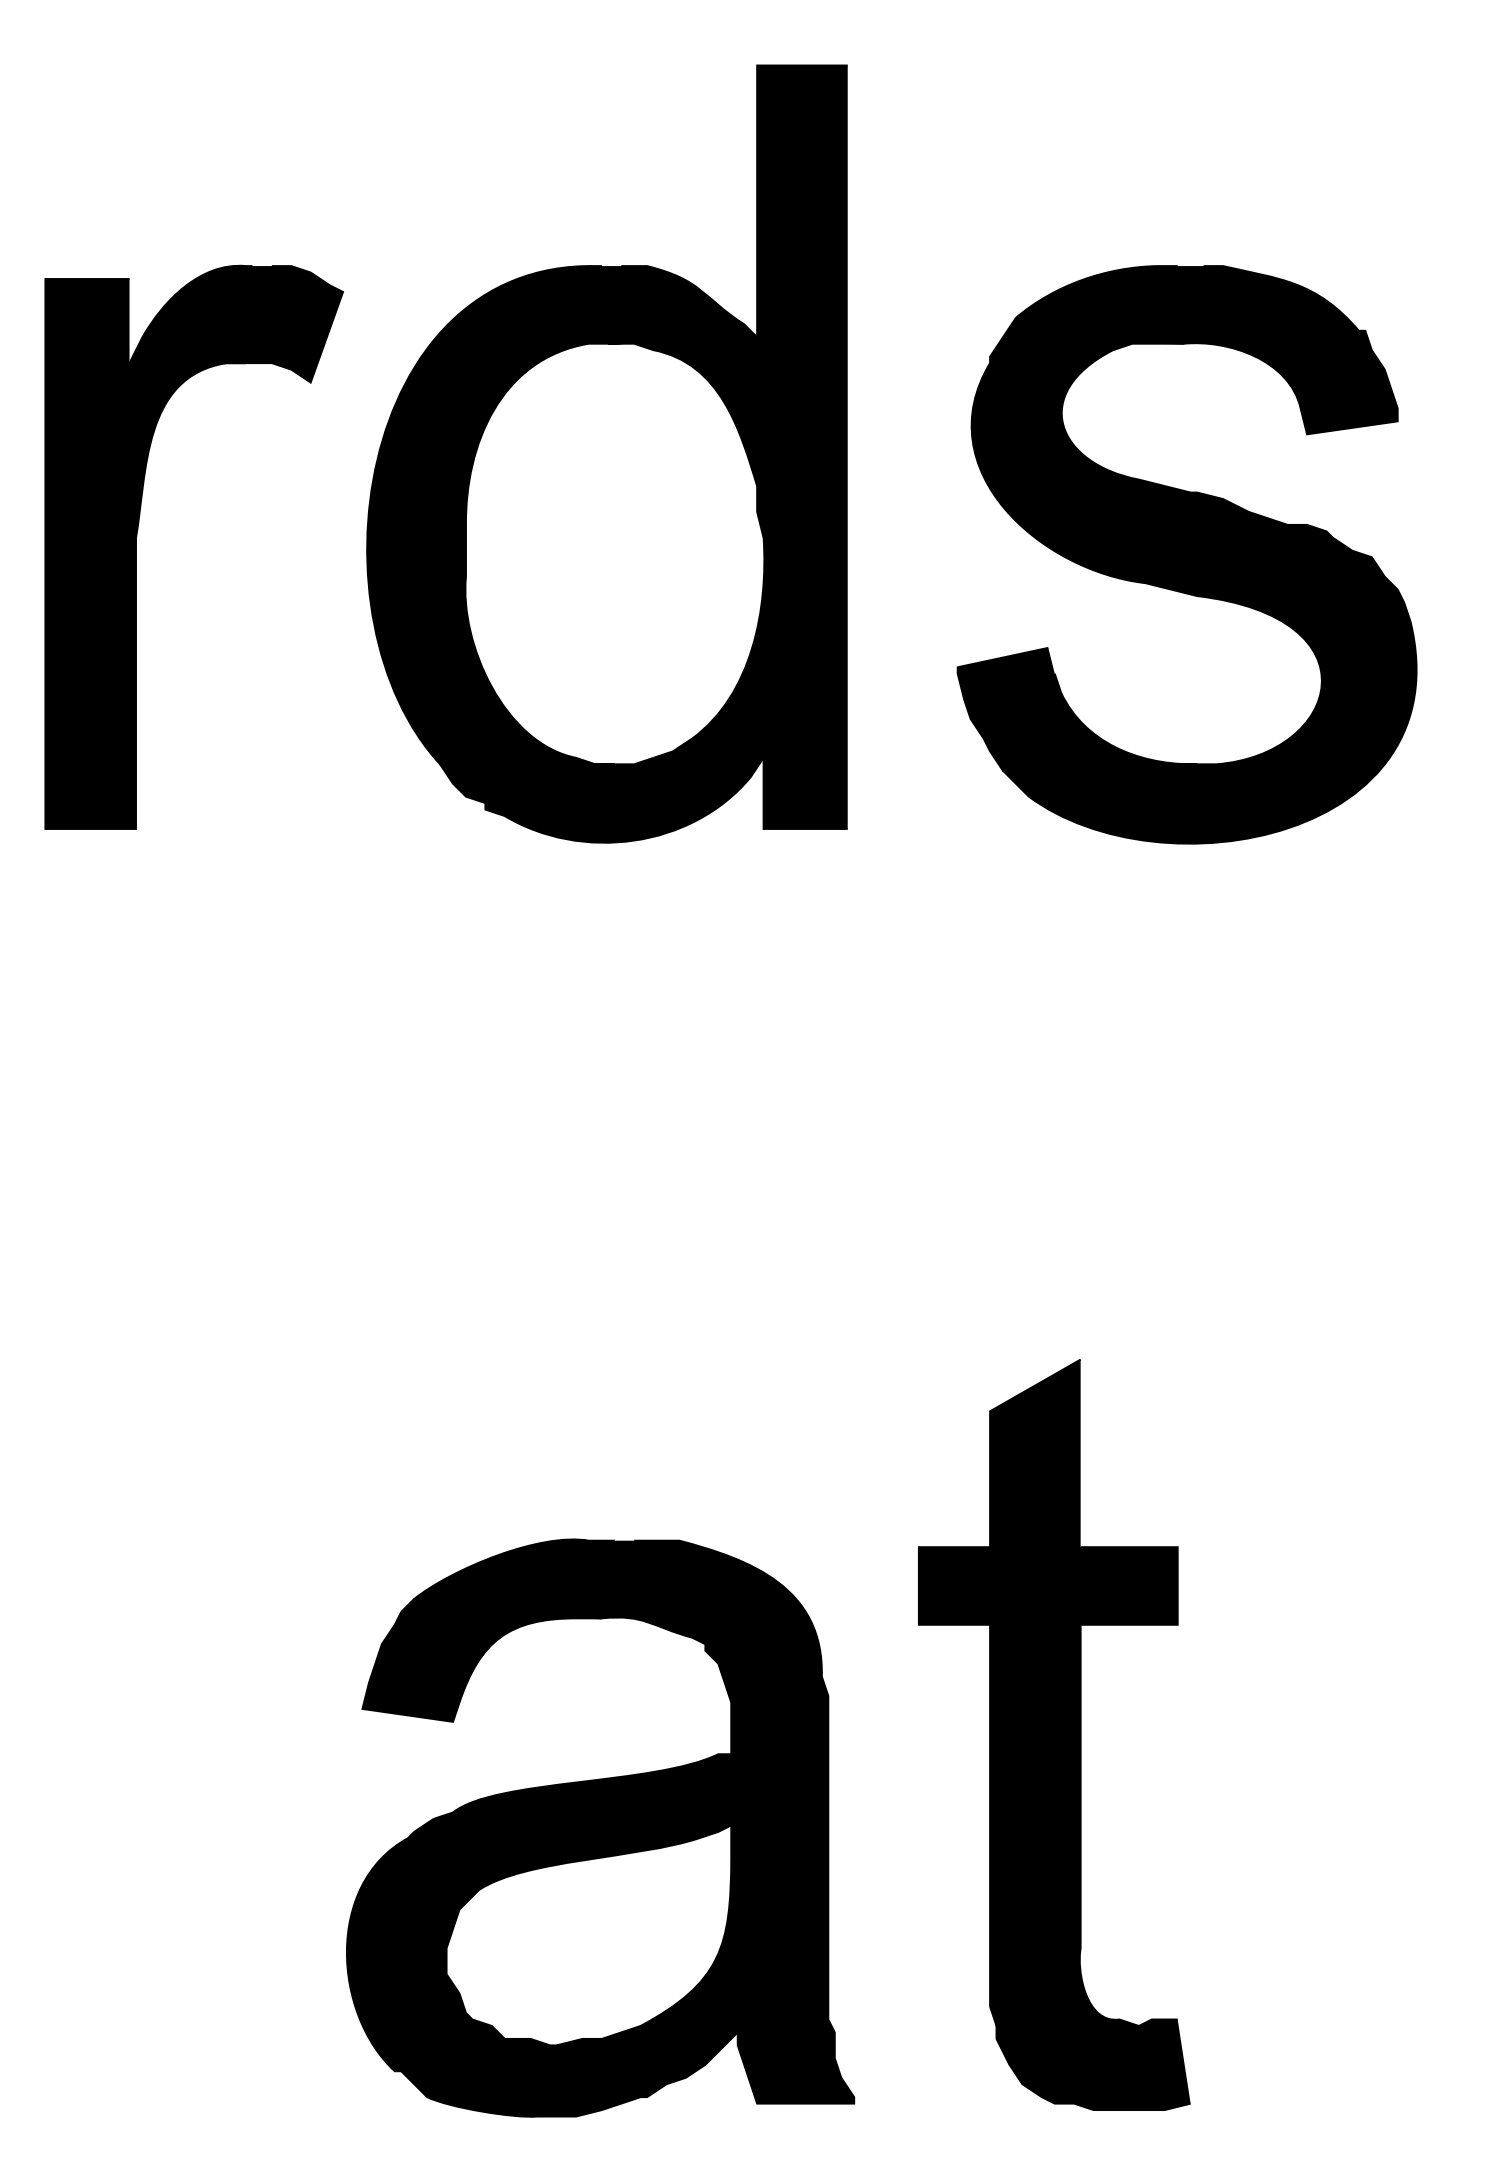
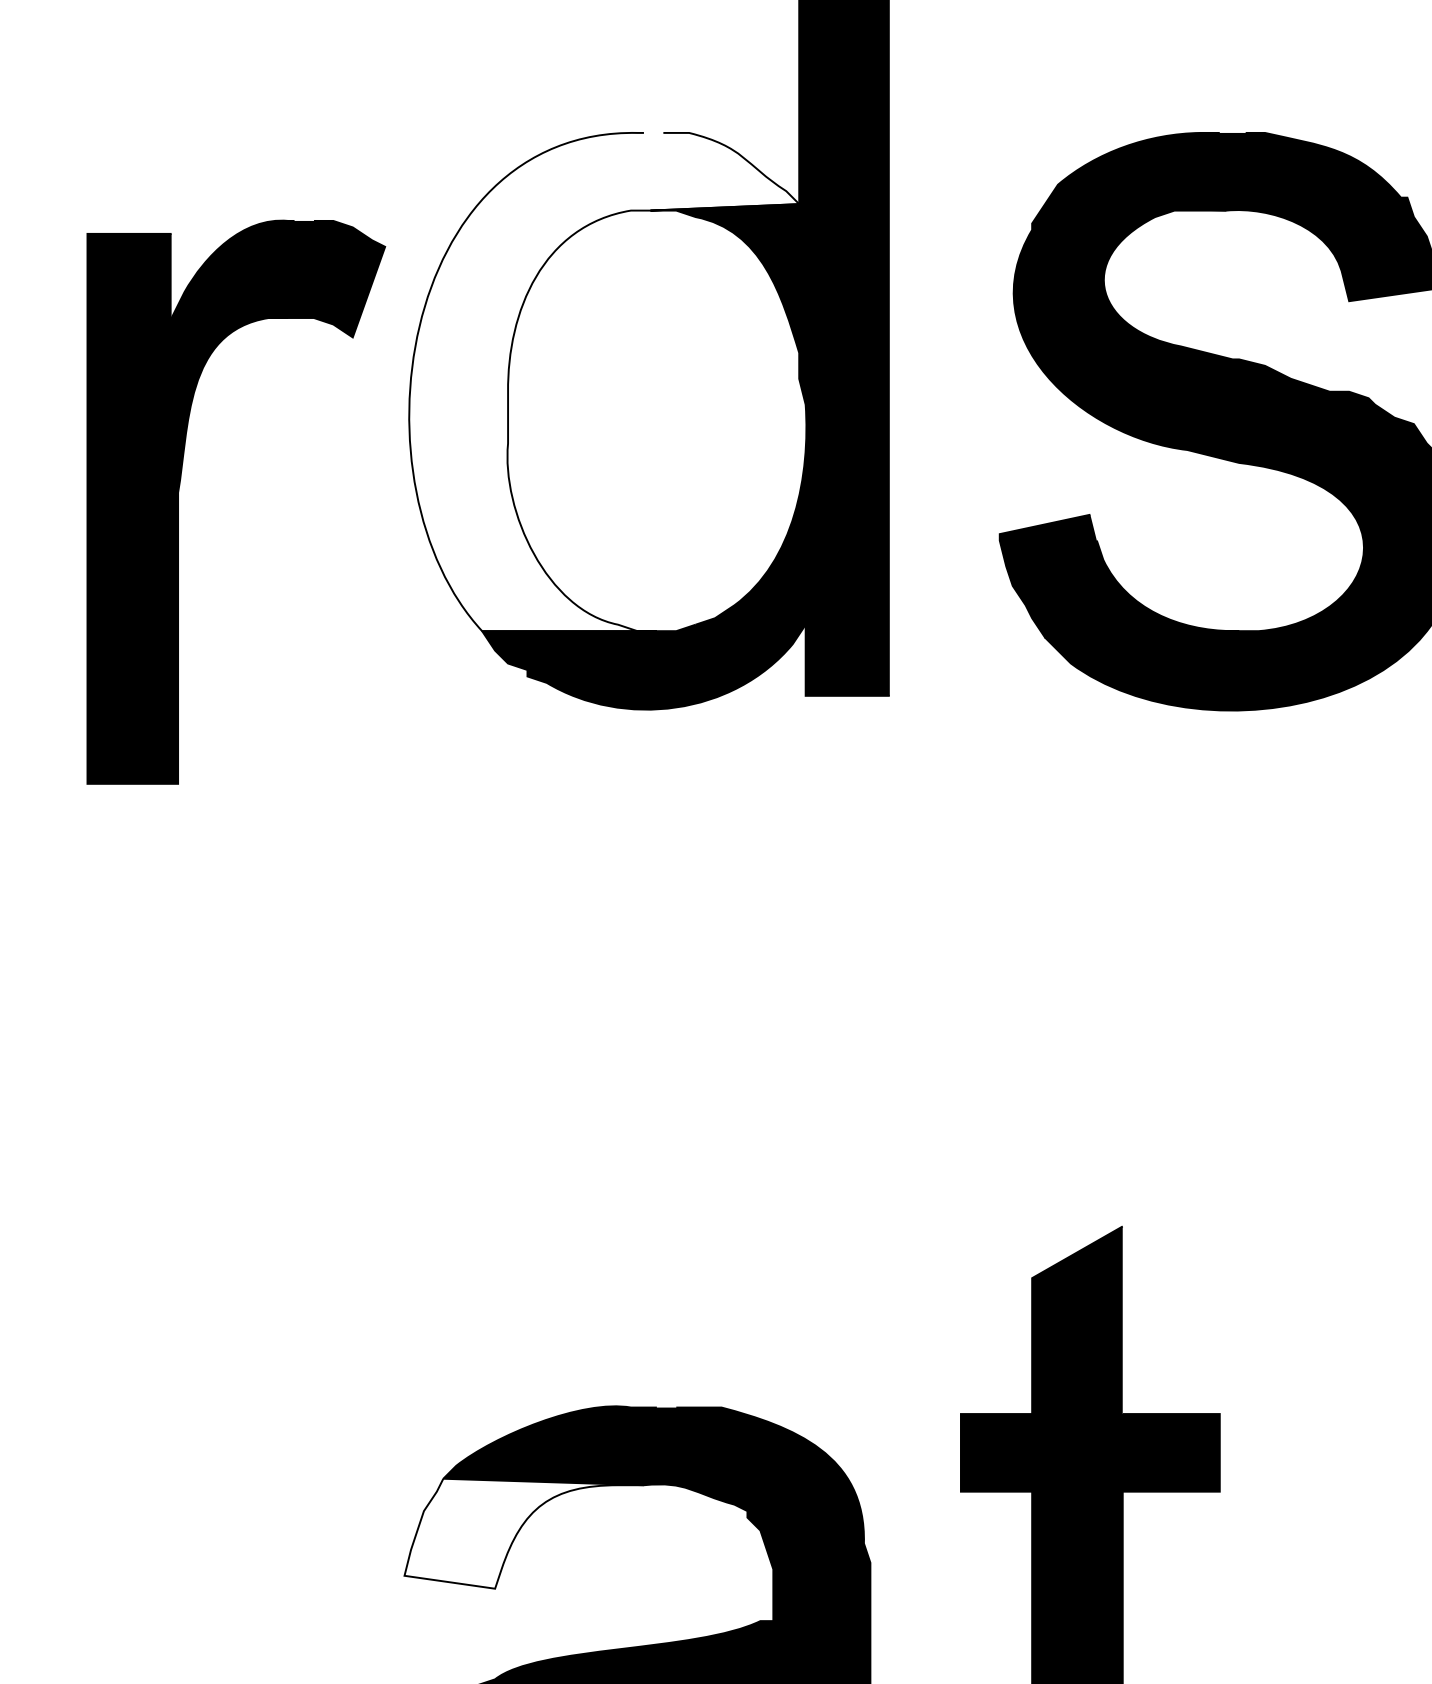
fill: (562, 515) -> (604, 382), removed
part: (137, 536) -> (179, 491), moved
fill: (481, 1666) -> (523, 1533), removed

